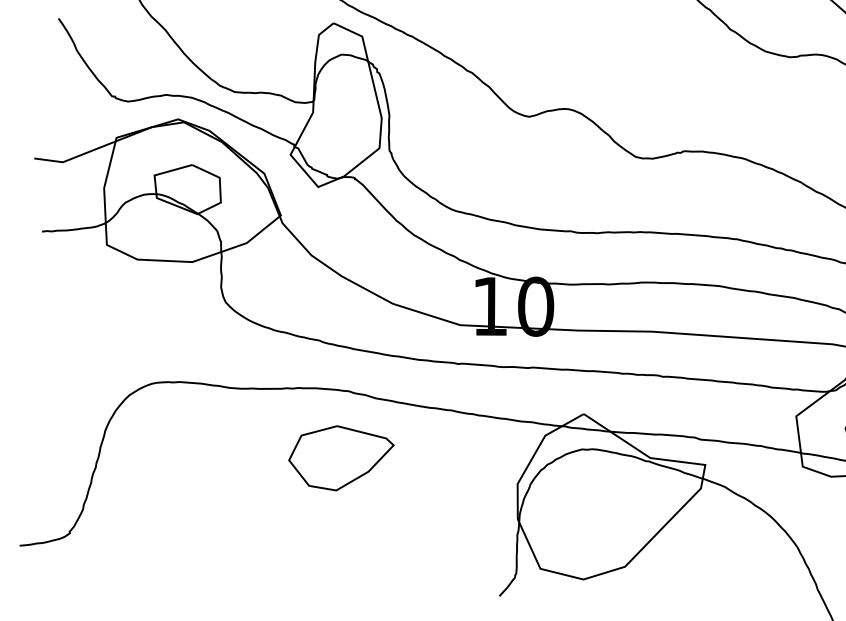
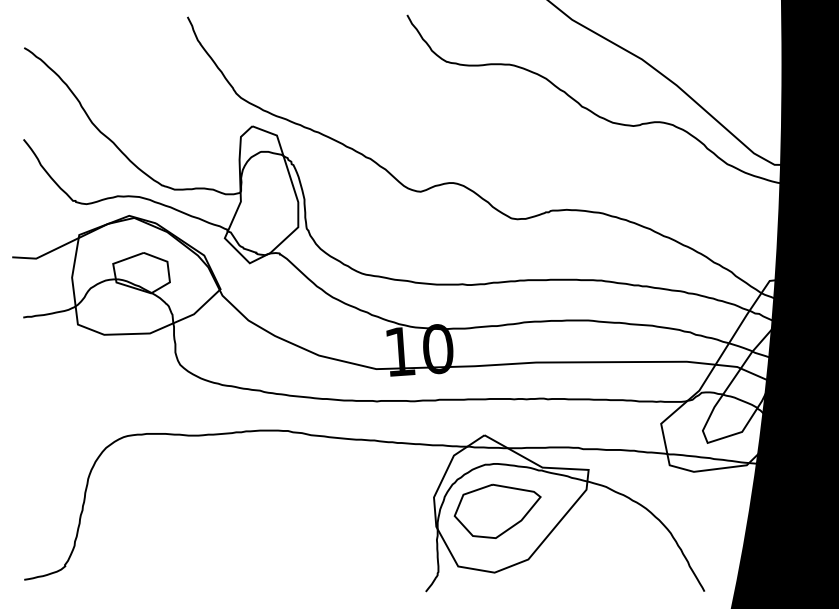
part: (340, 457) -> (497, 510), moved

